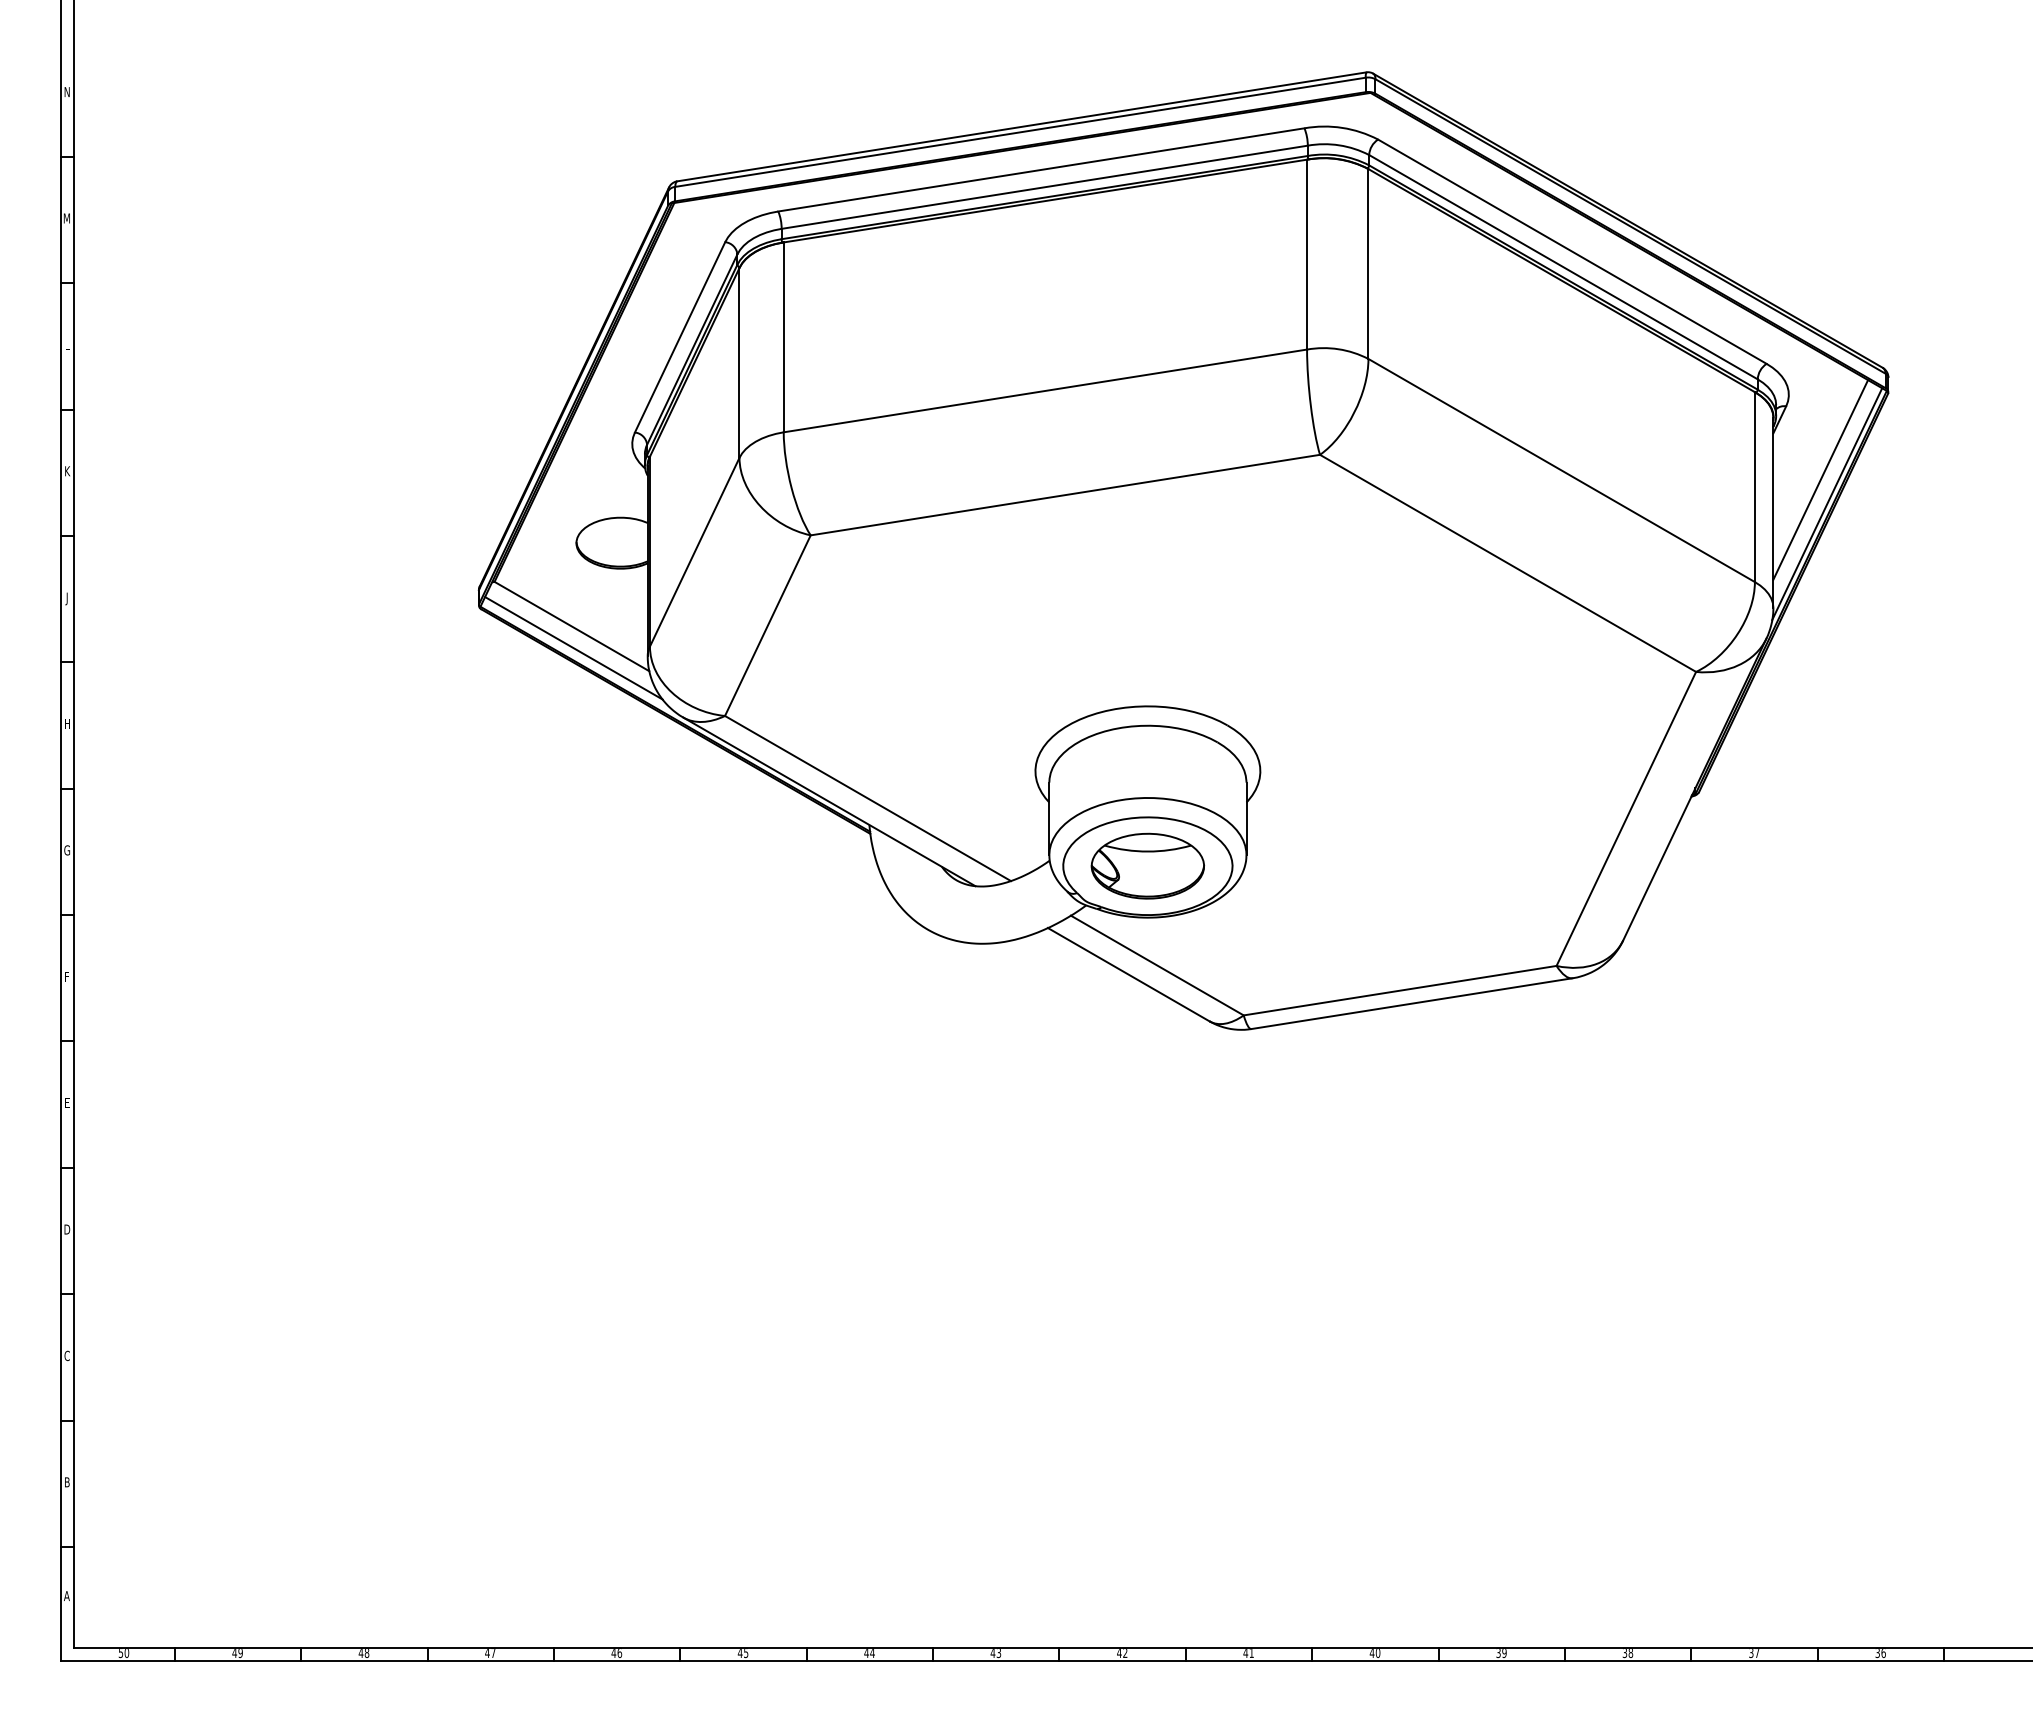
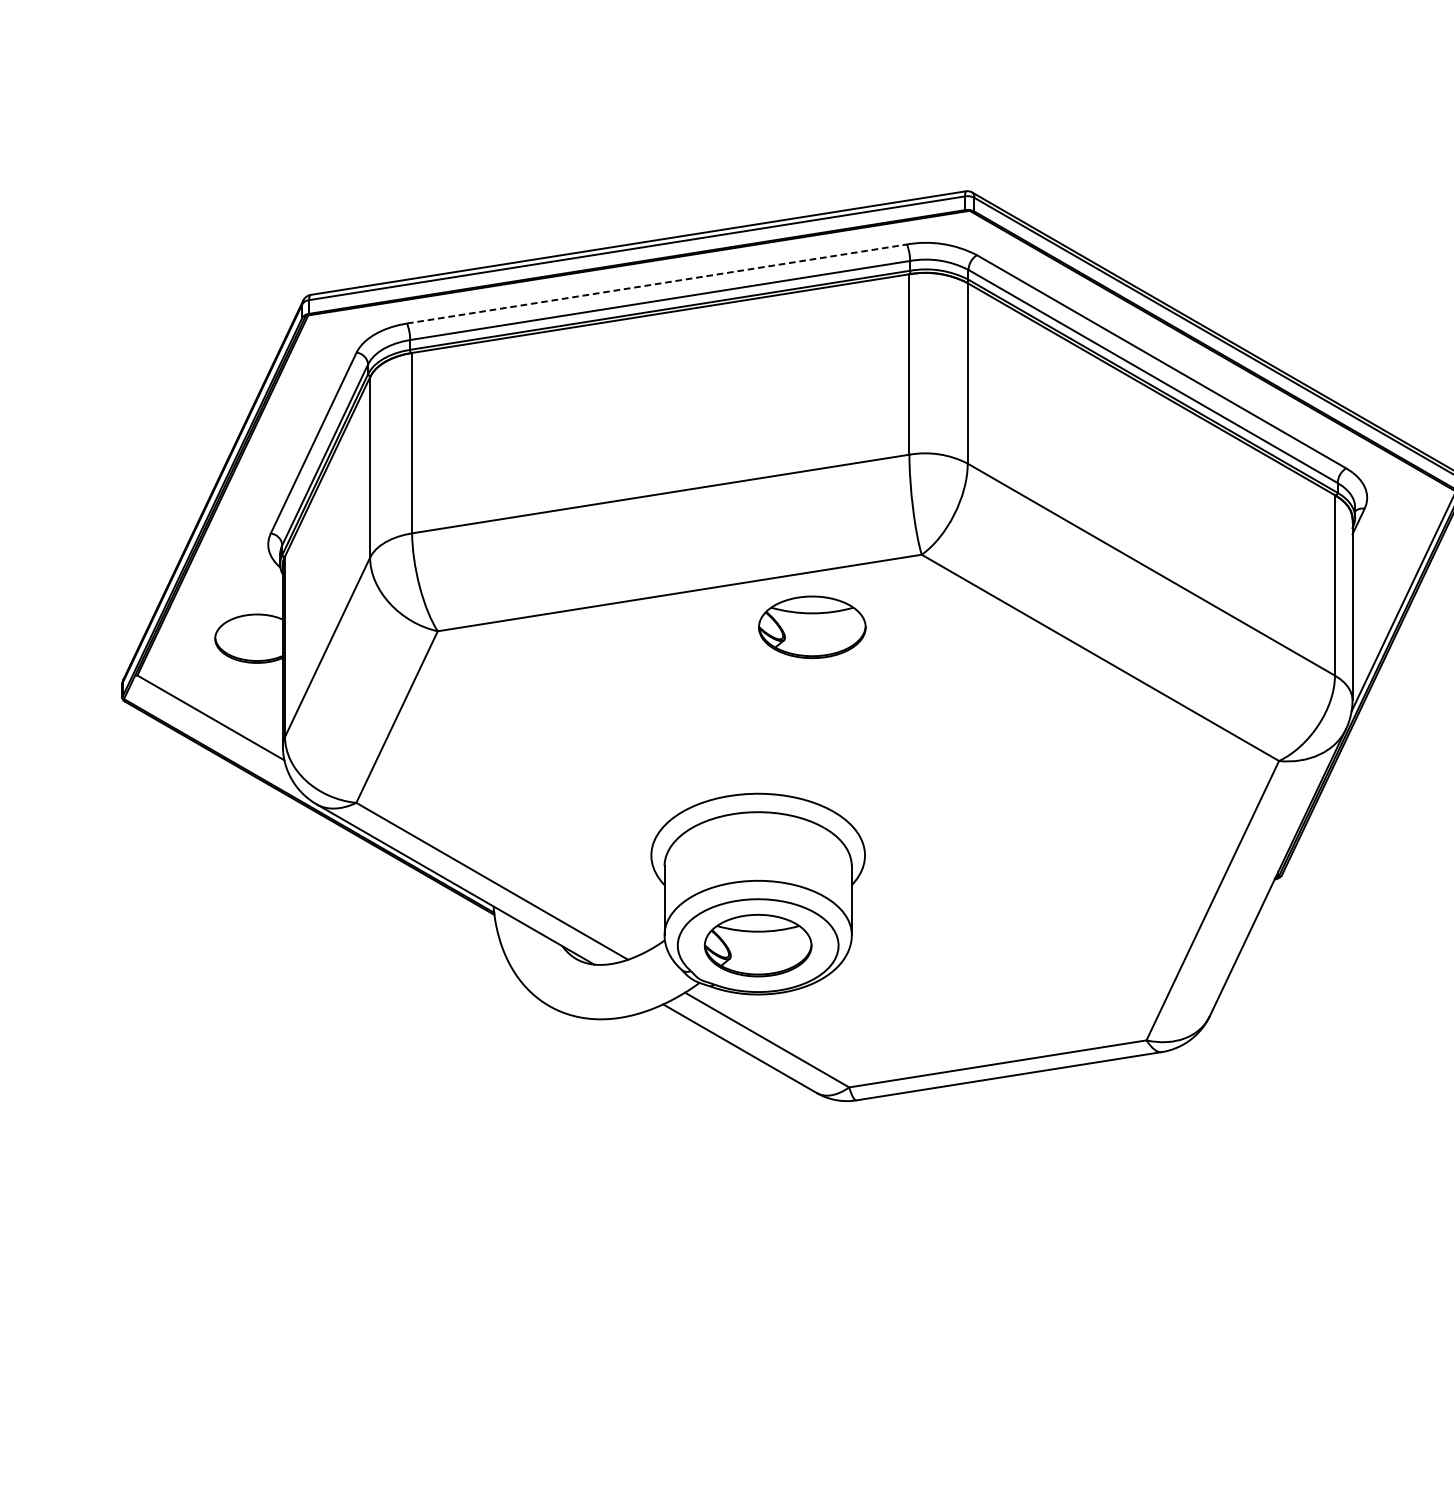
line: (1041, 169) -> (657, 283), solid -> dashed
line: (1820, 479) -> (1397, 578), removed
part: (1204, 530) -> (811, 626), added
line: (573, 648) -> (212, 738), removed

